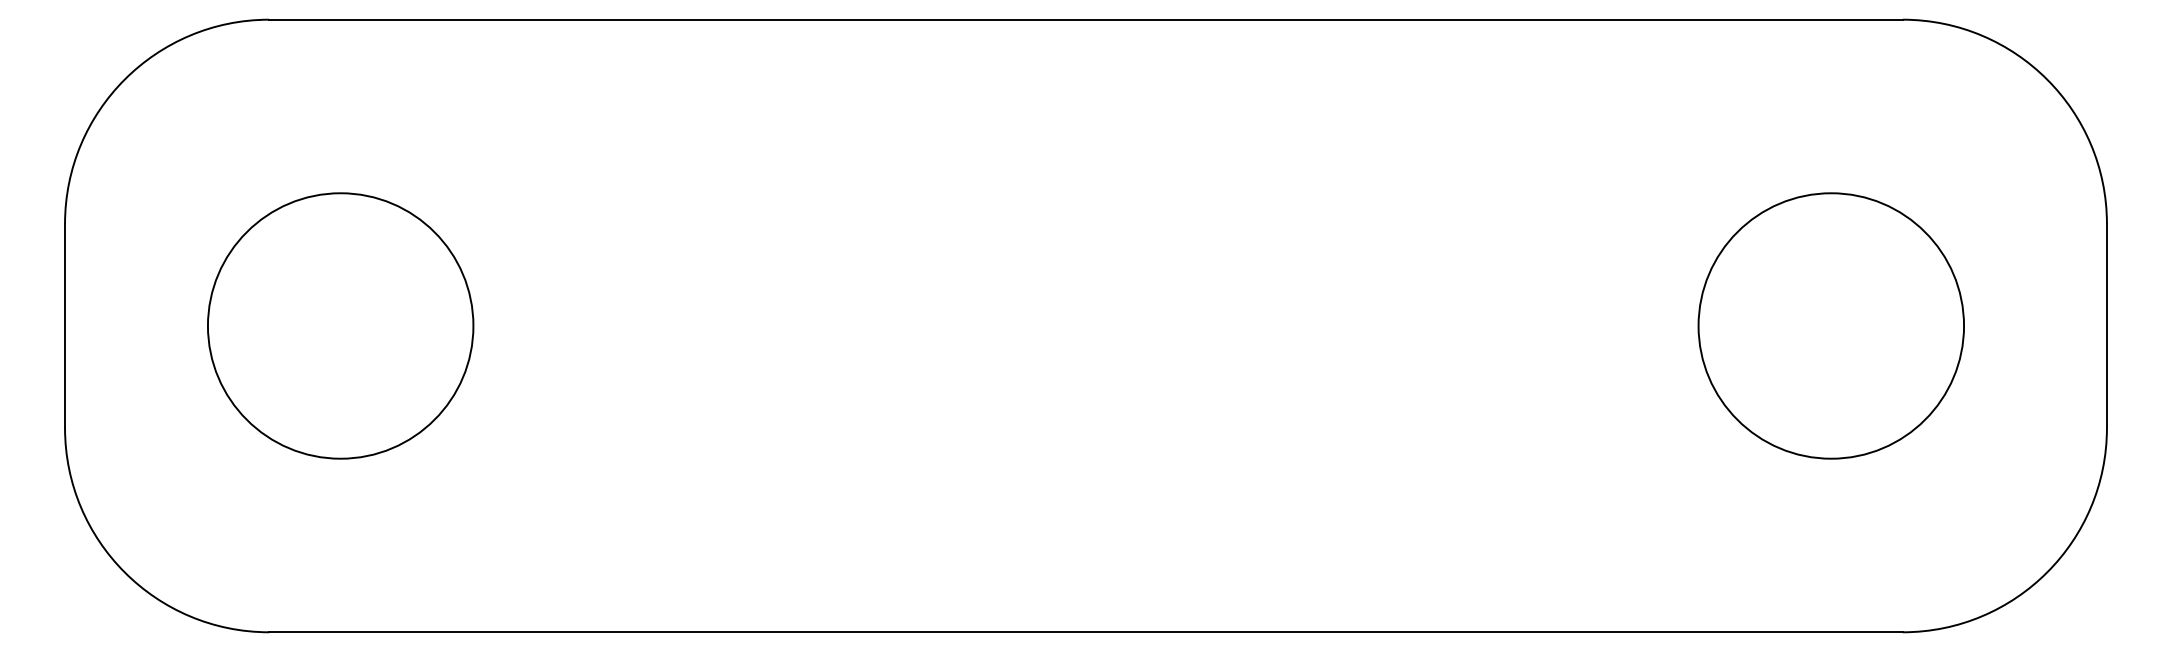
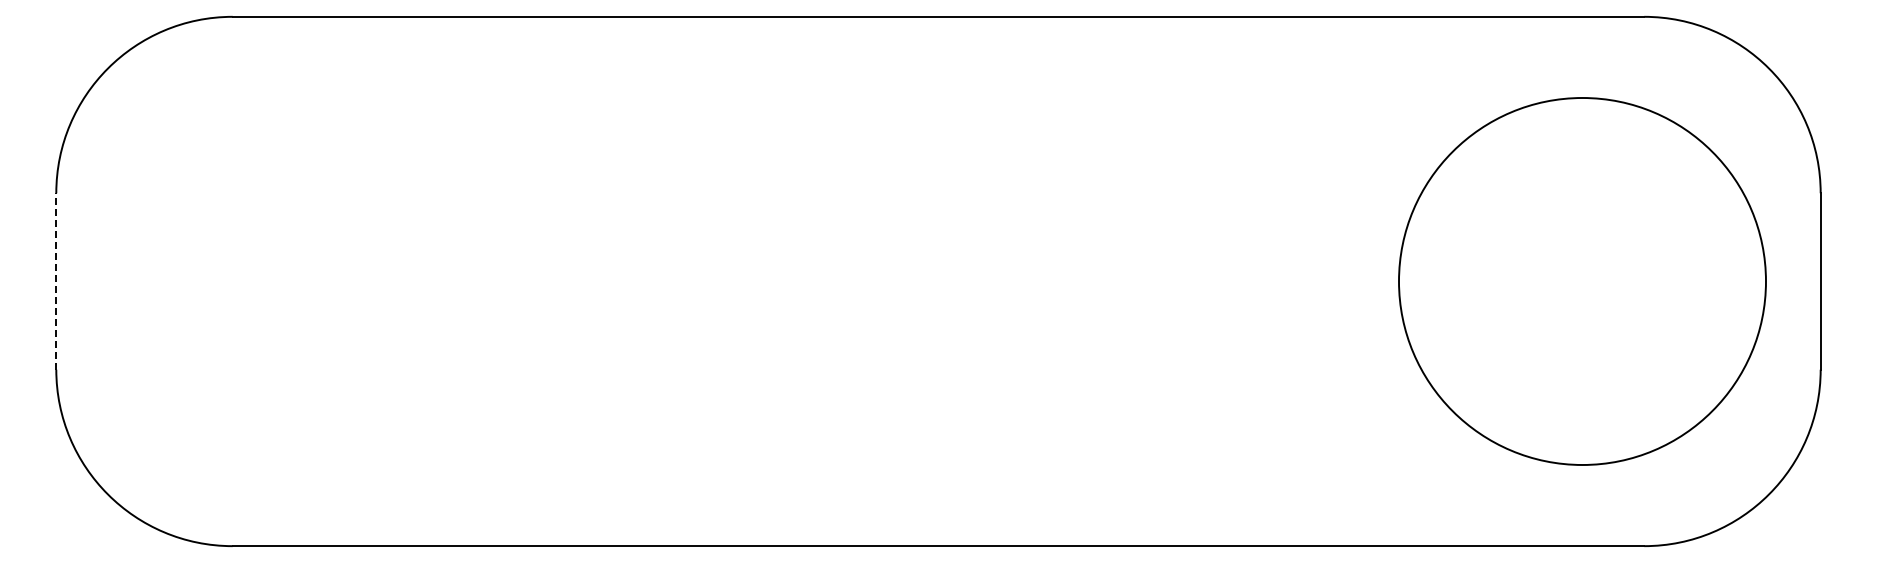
line: (65, 326) -> (56, 281), solid -> dashed
circle: (340, 326) -> (294, 281), removed
circle: (1831, 326) -> (1582, 281), size x1.6

